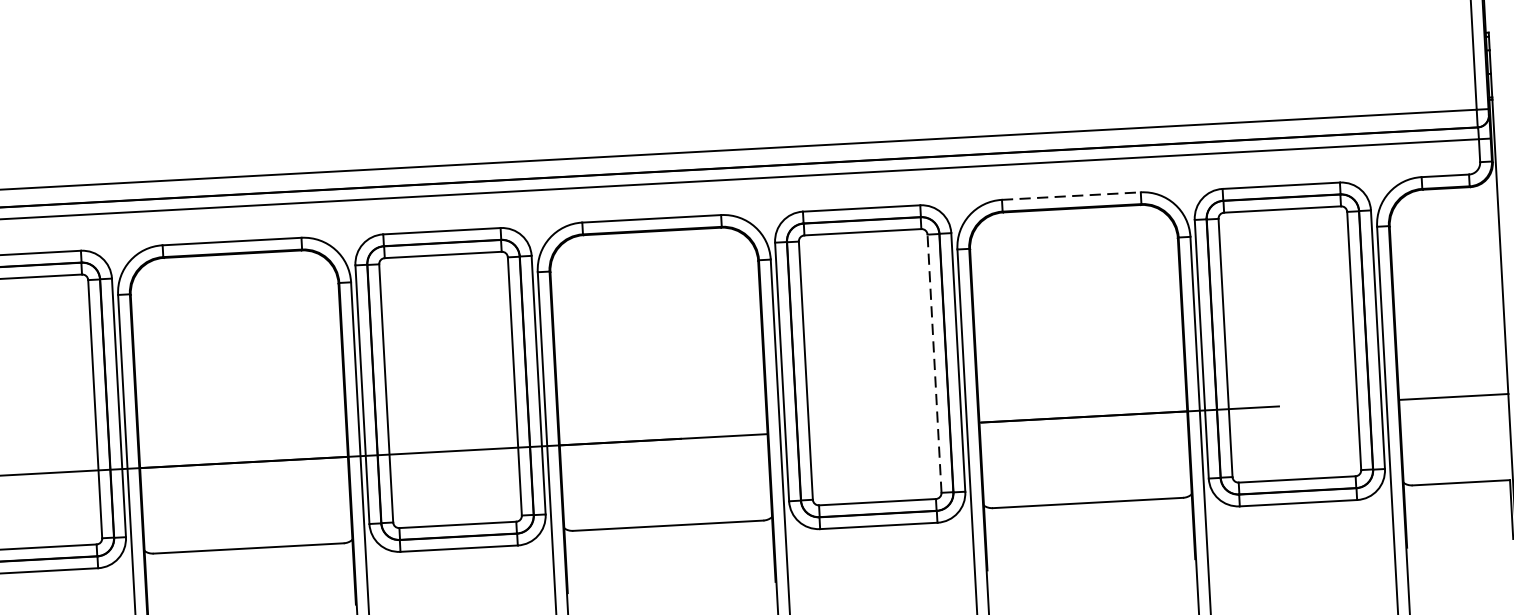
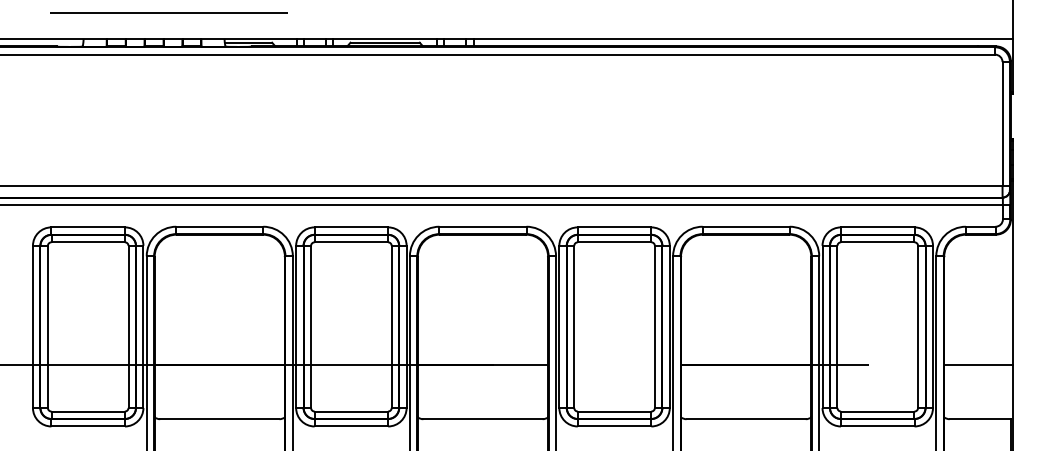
line: (1071, 195) -> (746, 226), dashed -> solid
line: (933, 363) -> (654, 326), dashed -> solid

